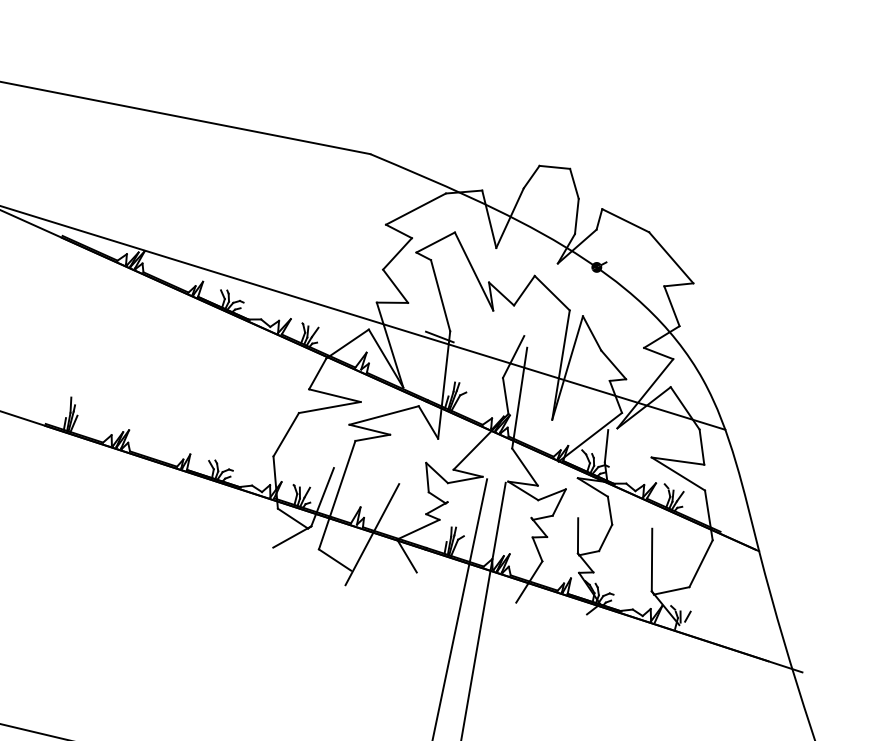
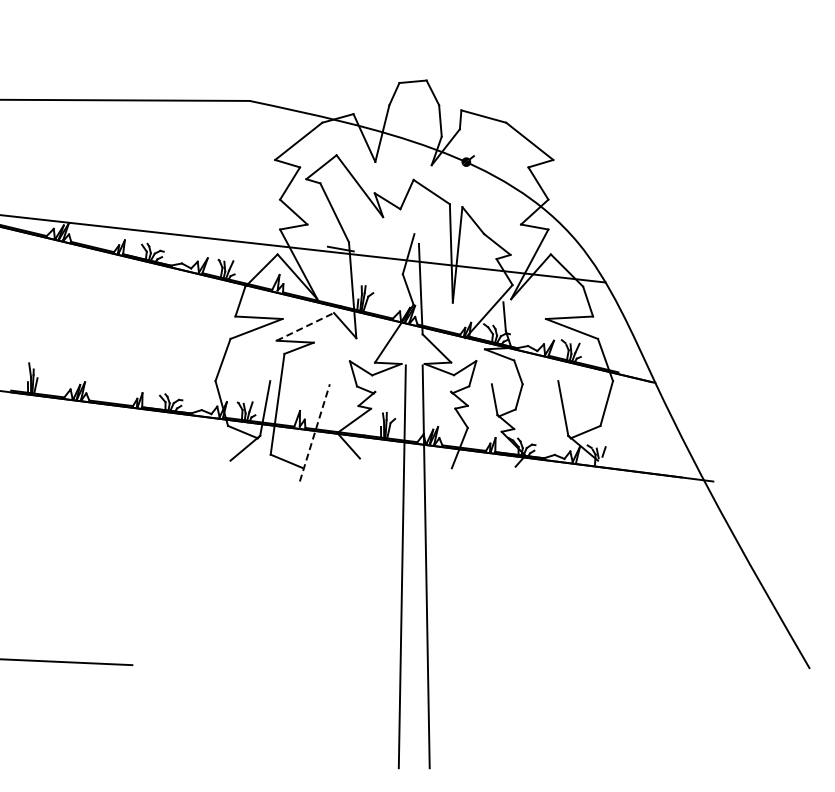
line: (384, 415) -> (305, 326), solid -> dashed
line: (372, 534) -> (314, 432), solid -> dashed

